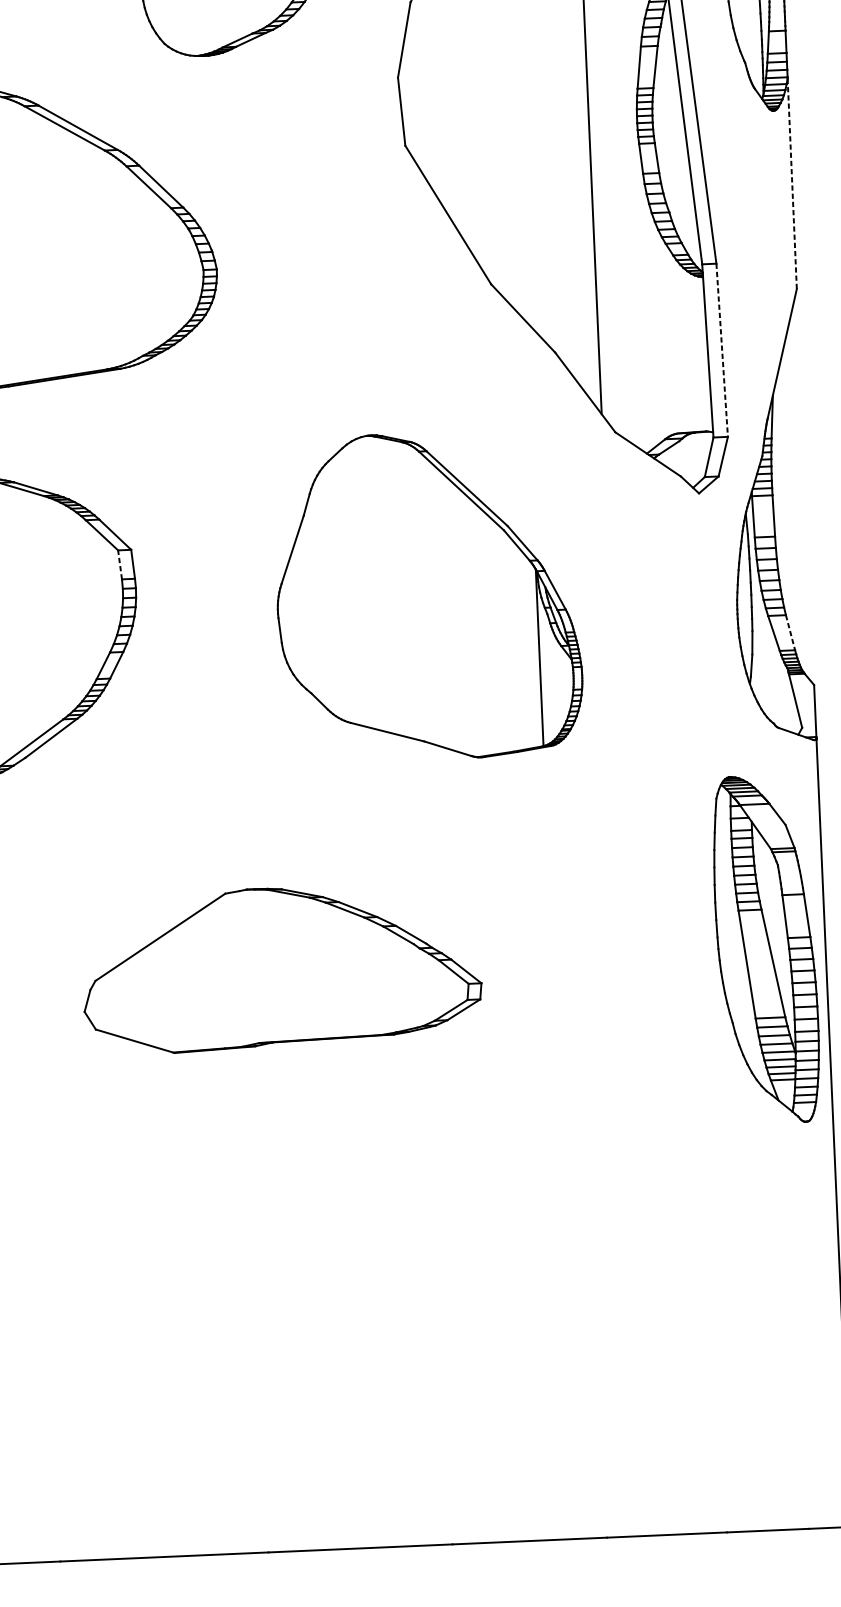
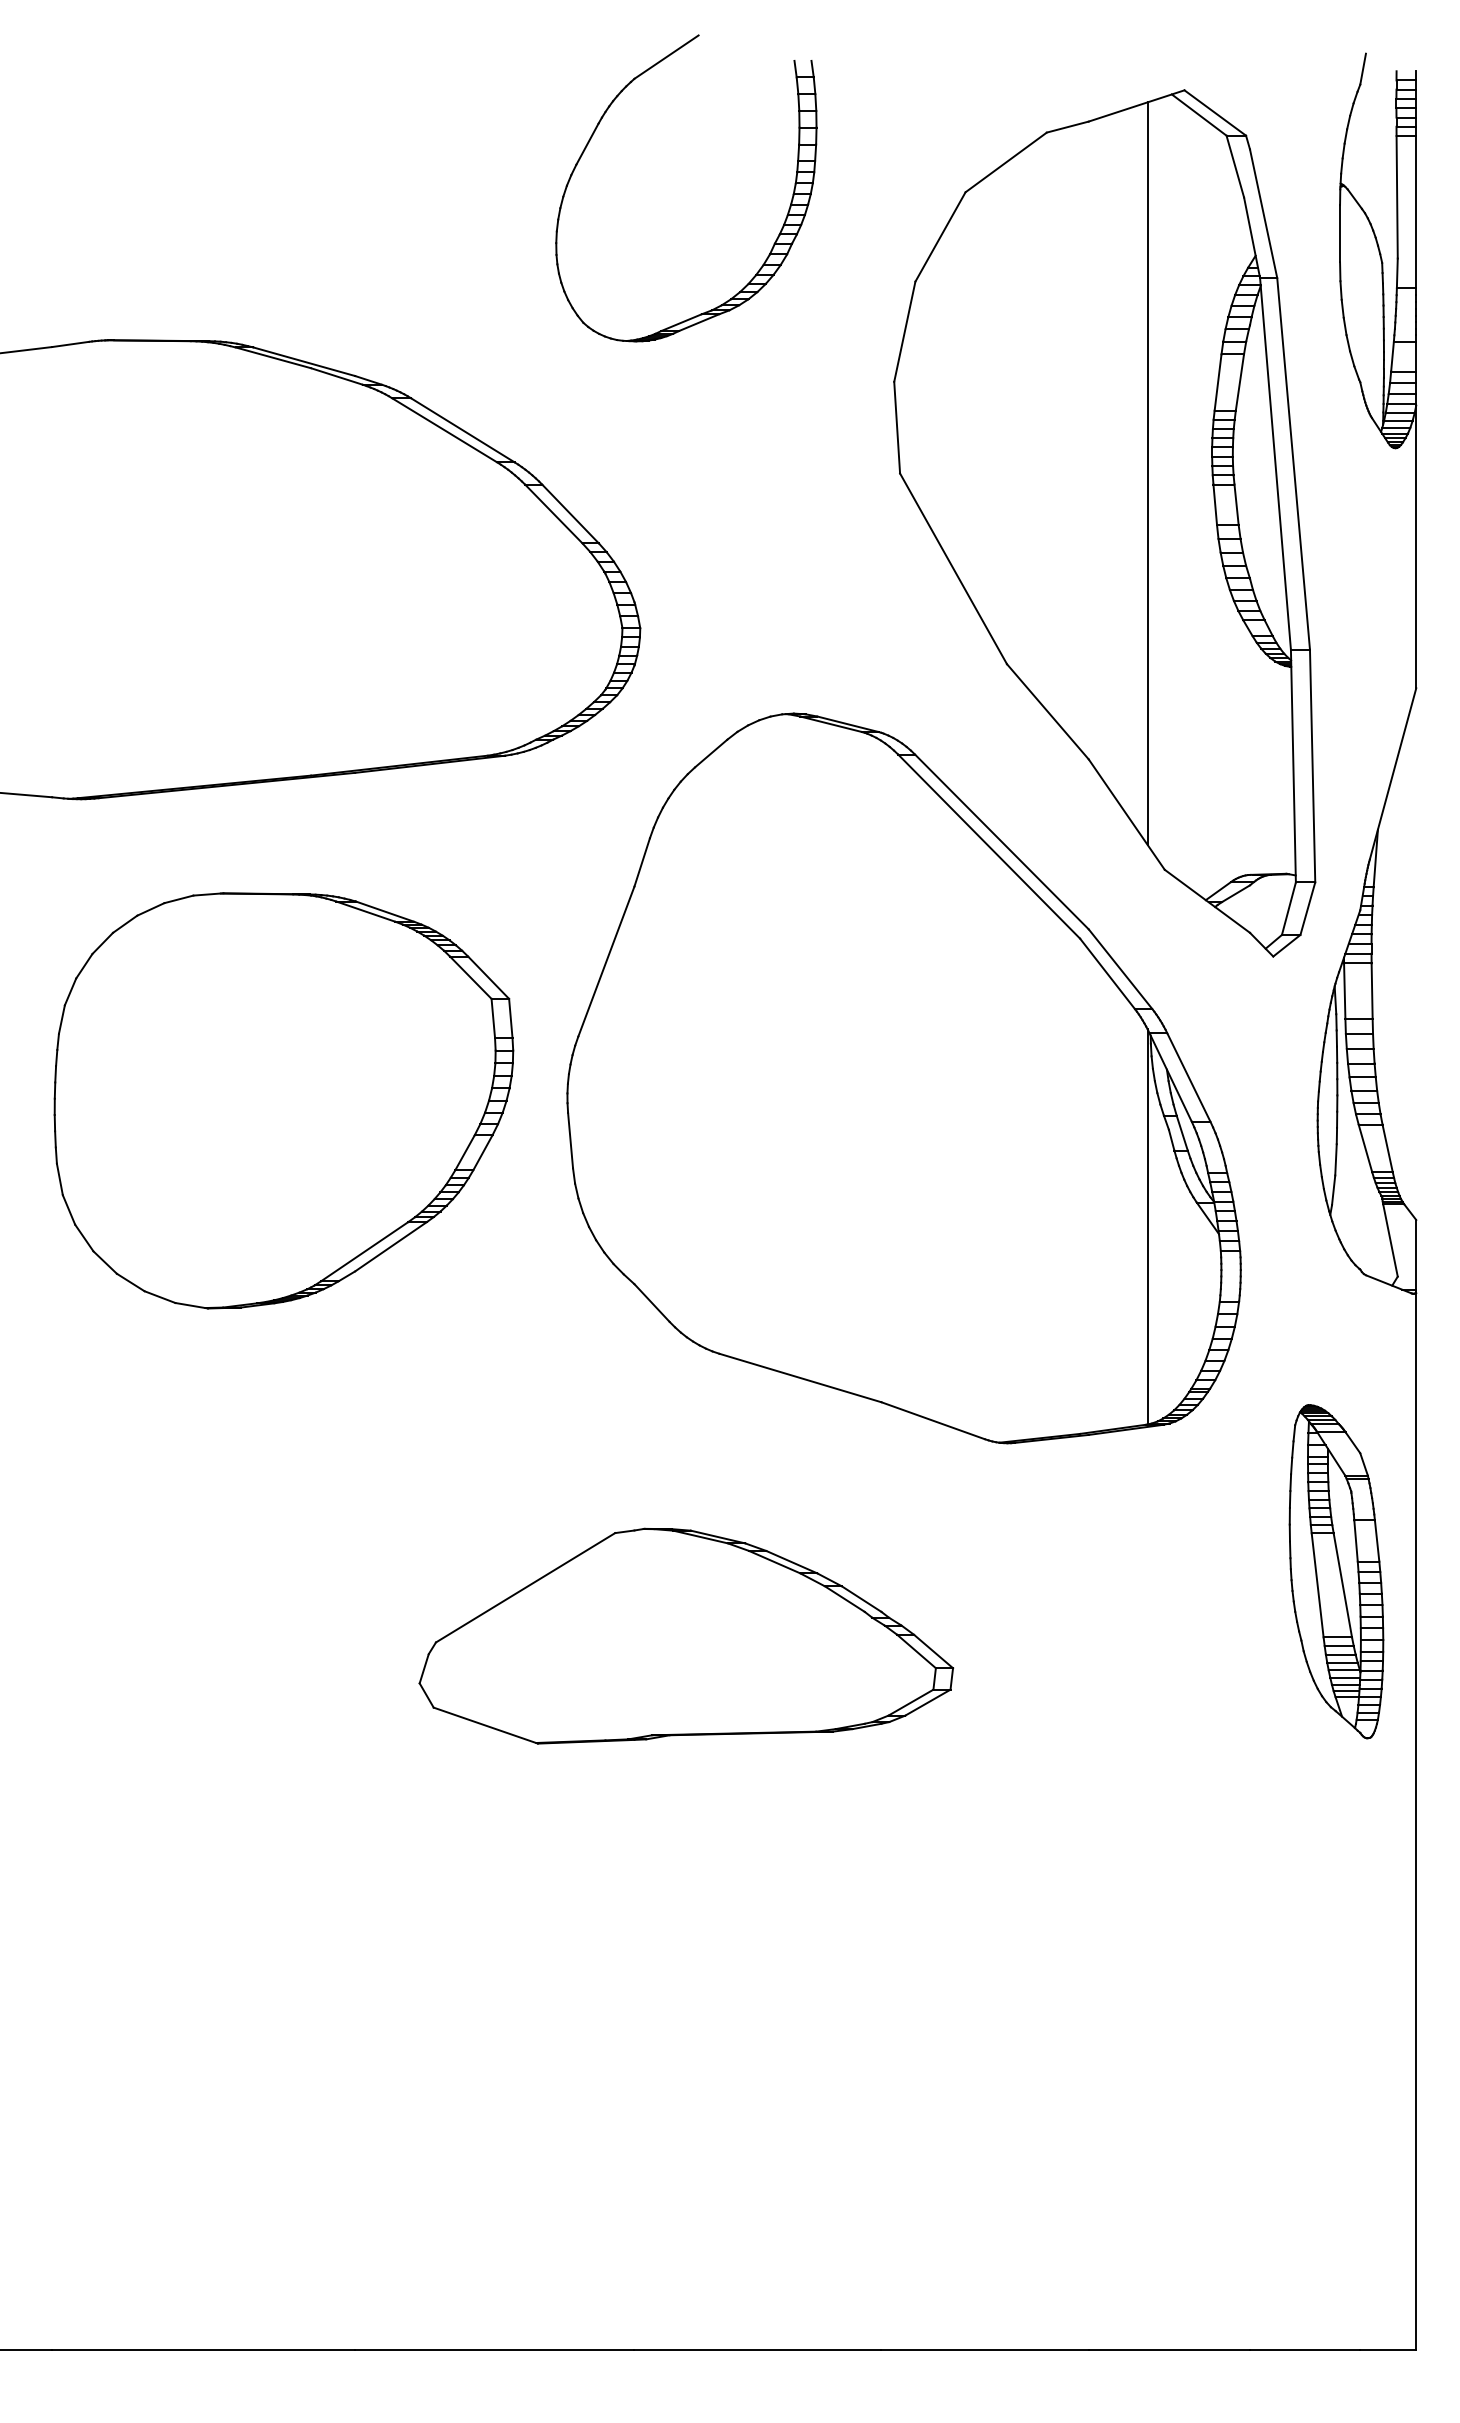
line: (792, 183) -> (1416, 546), dashed -> solid
line: (722, 350) -> (1312, 766), dashed -> solid
line: (120, 564) -> (493, 1018), dashed -> solid
part: (427, 596) -> (903, 1078), size x1.67
line: (790, 633) -> (1387, 1149), dashed -> solid
part: (766, 949) -> (1336, 1571), size x0.71
part: (281, 967) -> (686, 1635), moved

